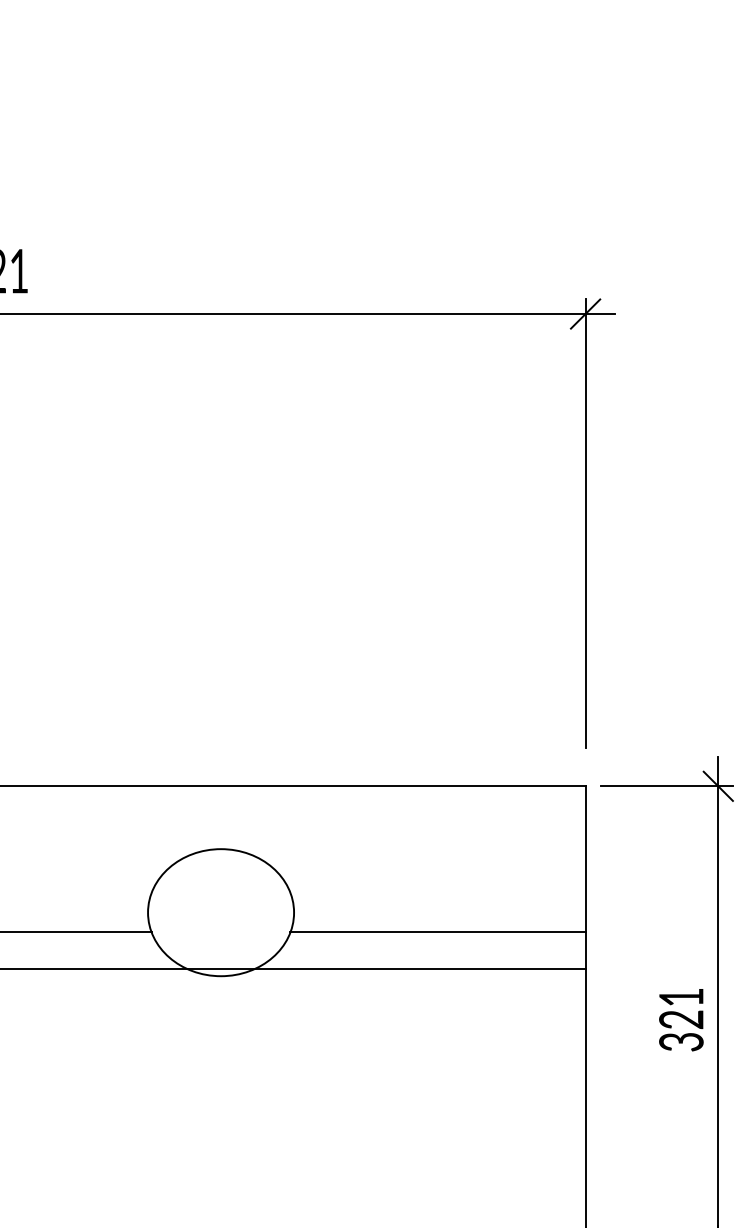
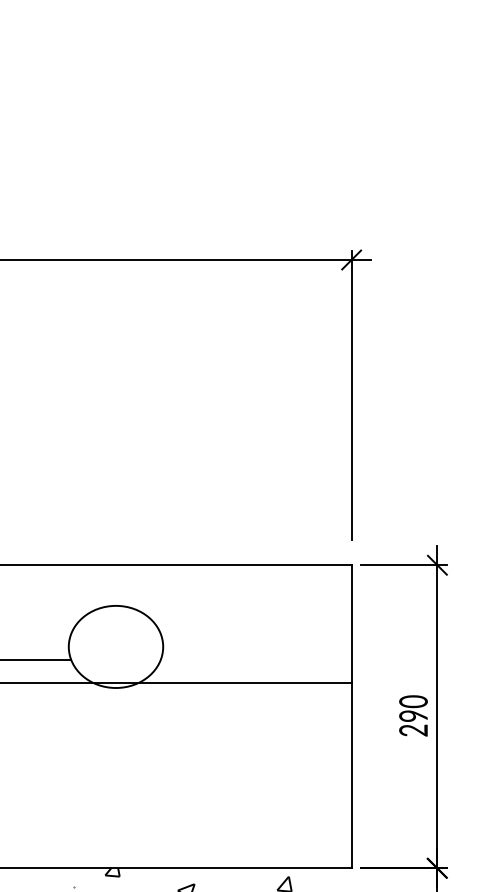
line: (438, 932) -> (256, 659), removed
text: (681, 1018) -> (413, 715), 321 -> 290

